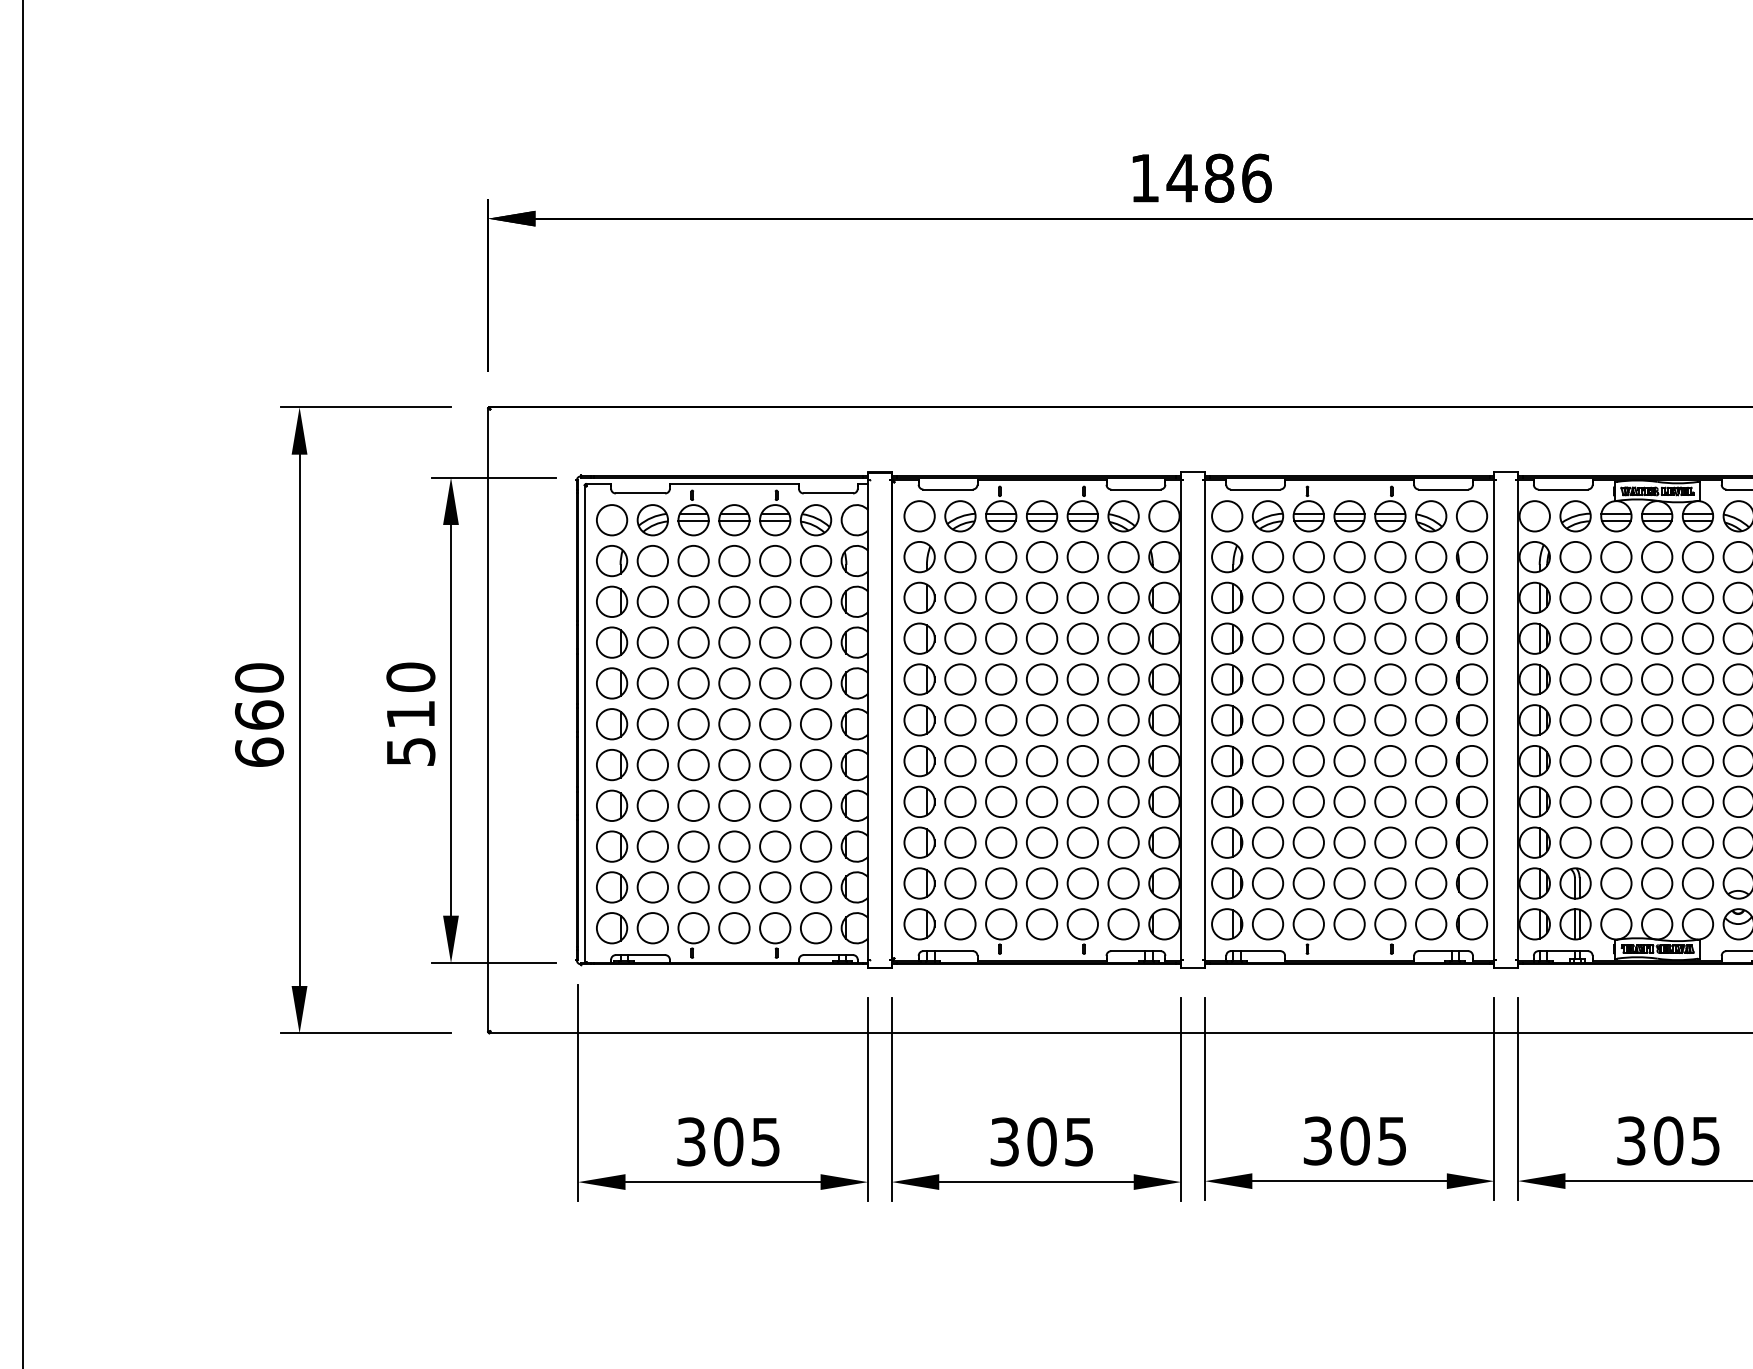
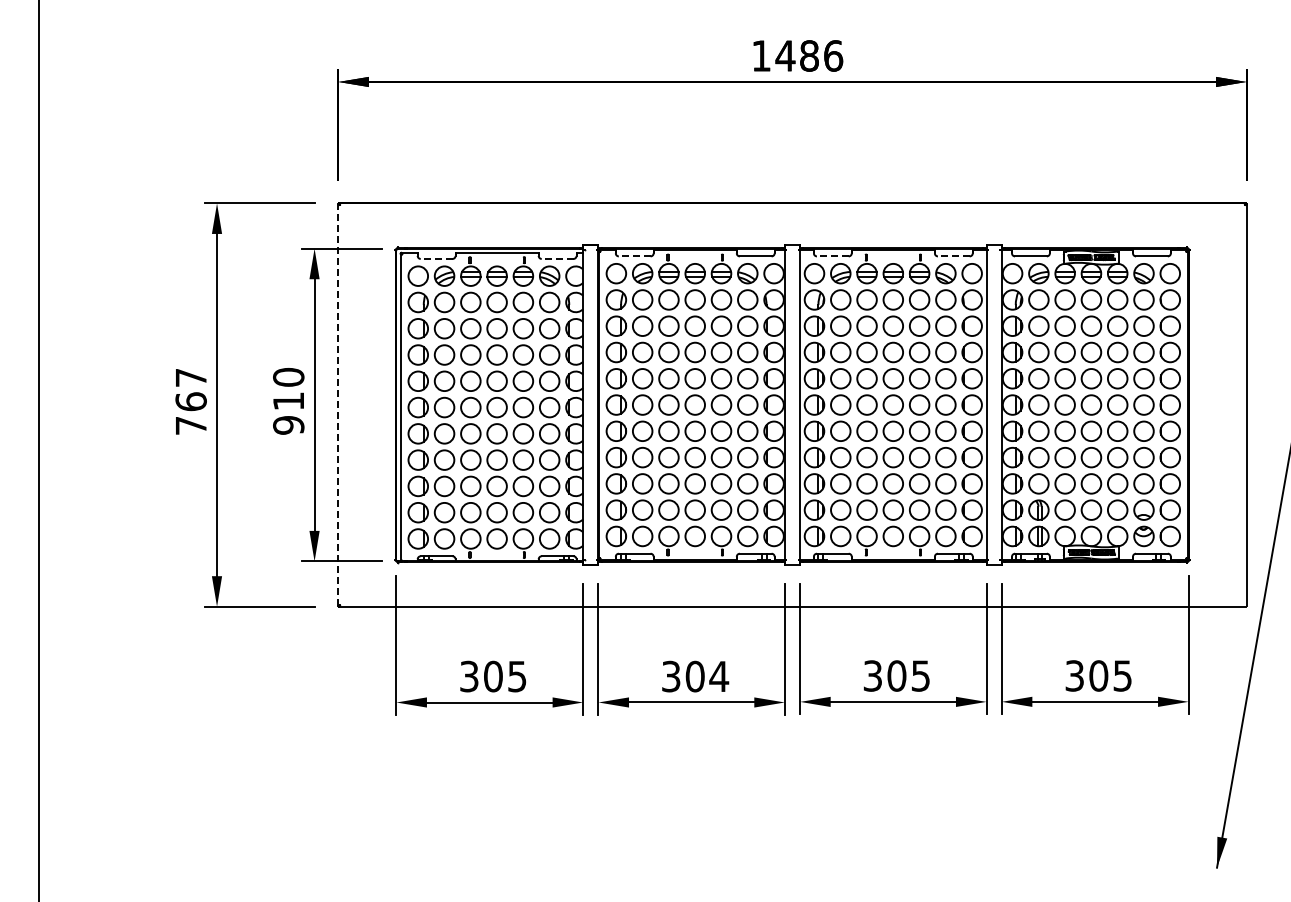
line: (947, 489) -> (634, 256), solid -> dashed
line: (1255, 489) -> (832, 256), solid -> dashed
line: (1443, 489) -> (953, 256), solid -> dashed
line: (640, 492) -> (436, 258), solid -> dashed
line: (828, 492) -> (557, 258), solid -> dashed
text: (258, 714) -> (190, 401), 660 -> 767
line: (488, 720) -> (338, 405), solid -> dashed
text: (410, 752) -> (288, 425), 510 -> 910
text: (1079, 1141) -> (719, 676), 305 -> 304

